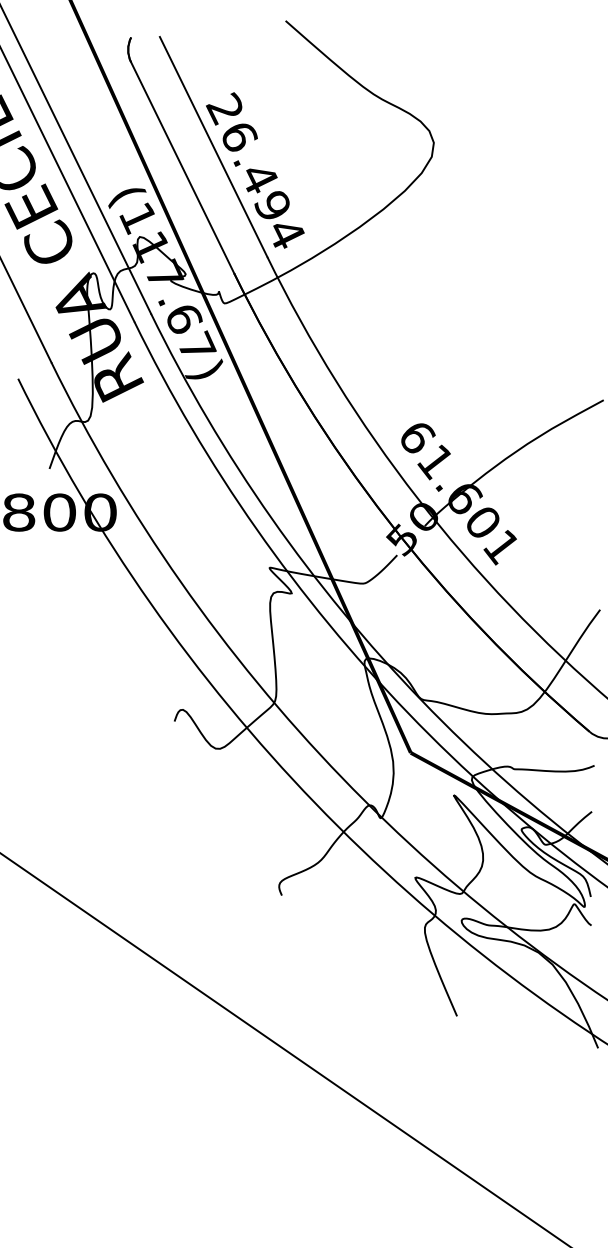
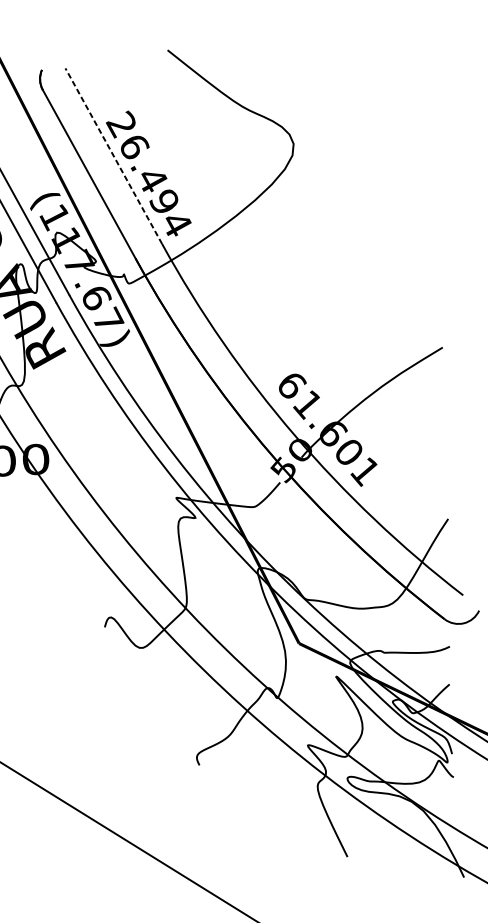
line: (213, 146) -> (113, 155), solid -> dashed

